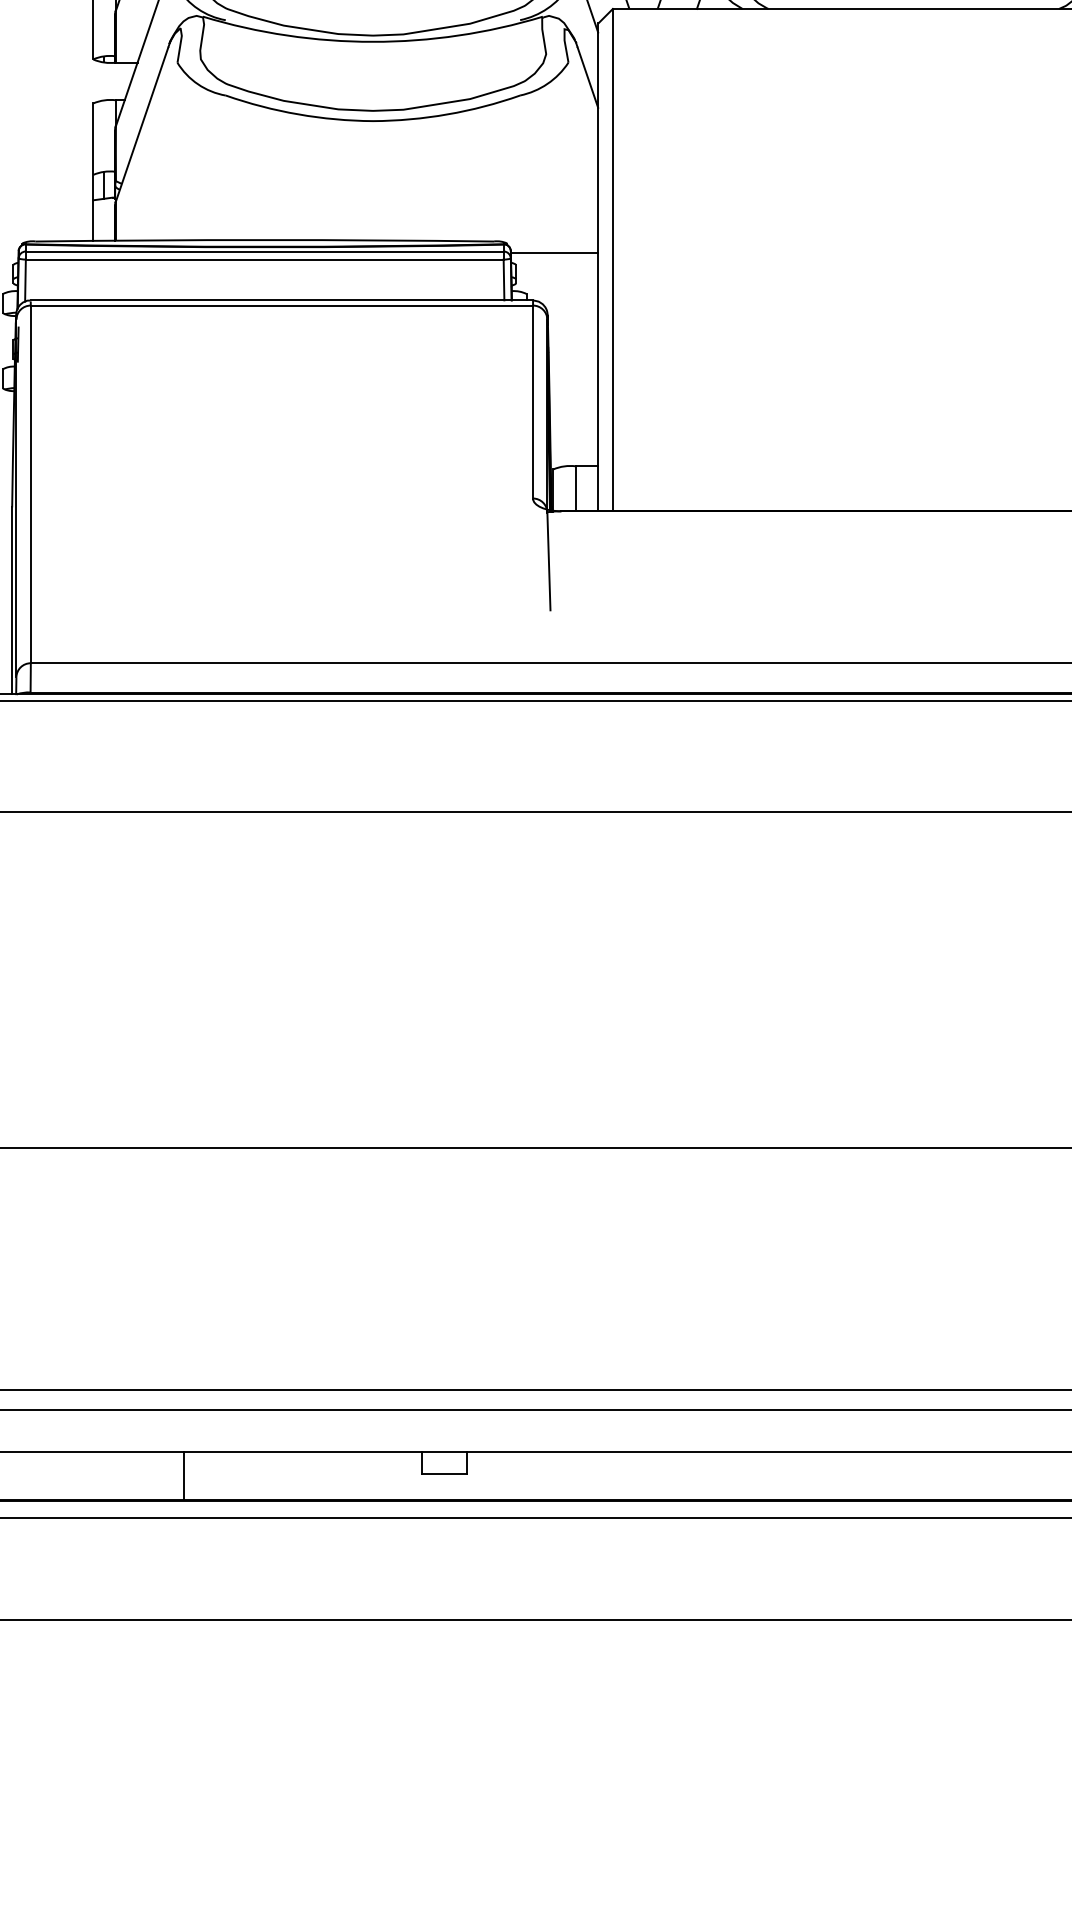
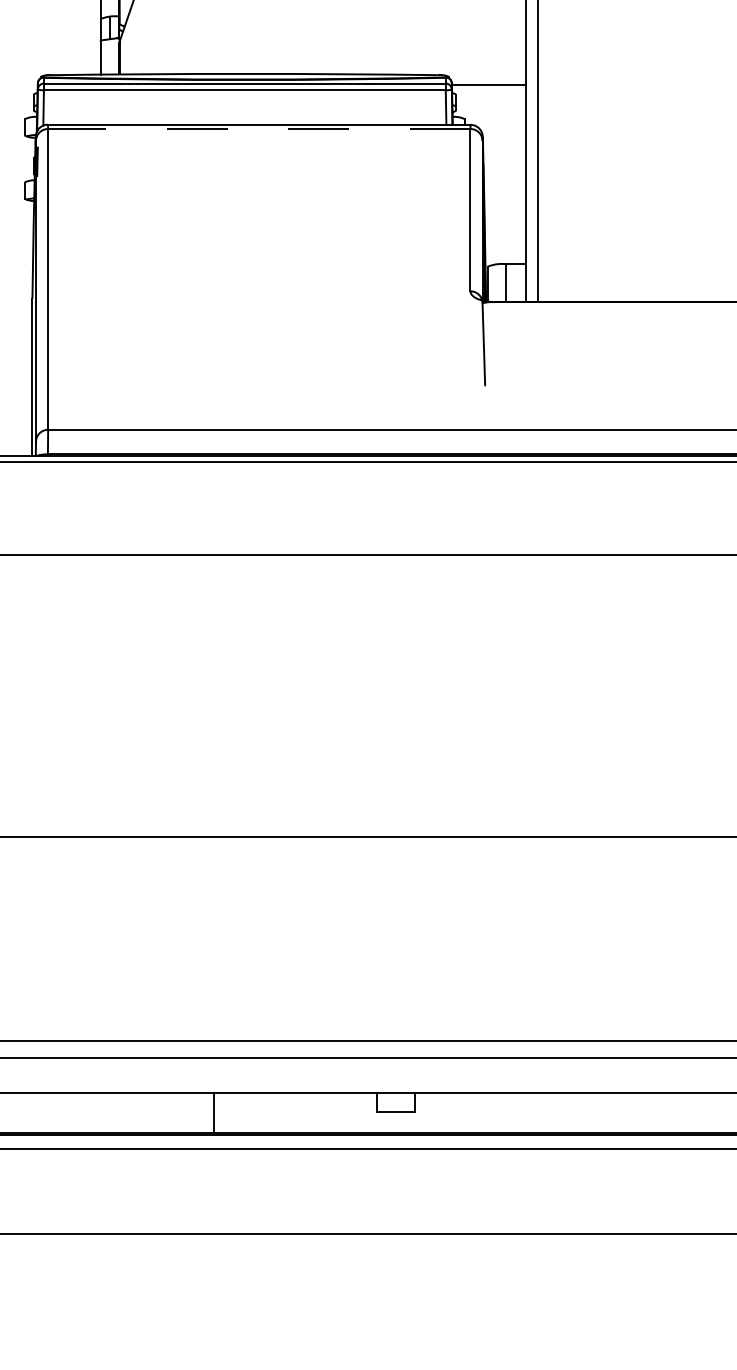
line: (281, 305) -> (258, 128), solid -> dashed
line: (184, 1475) -> (214, 1112), moved

